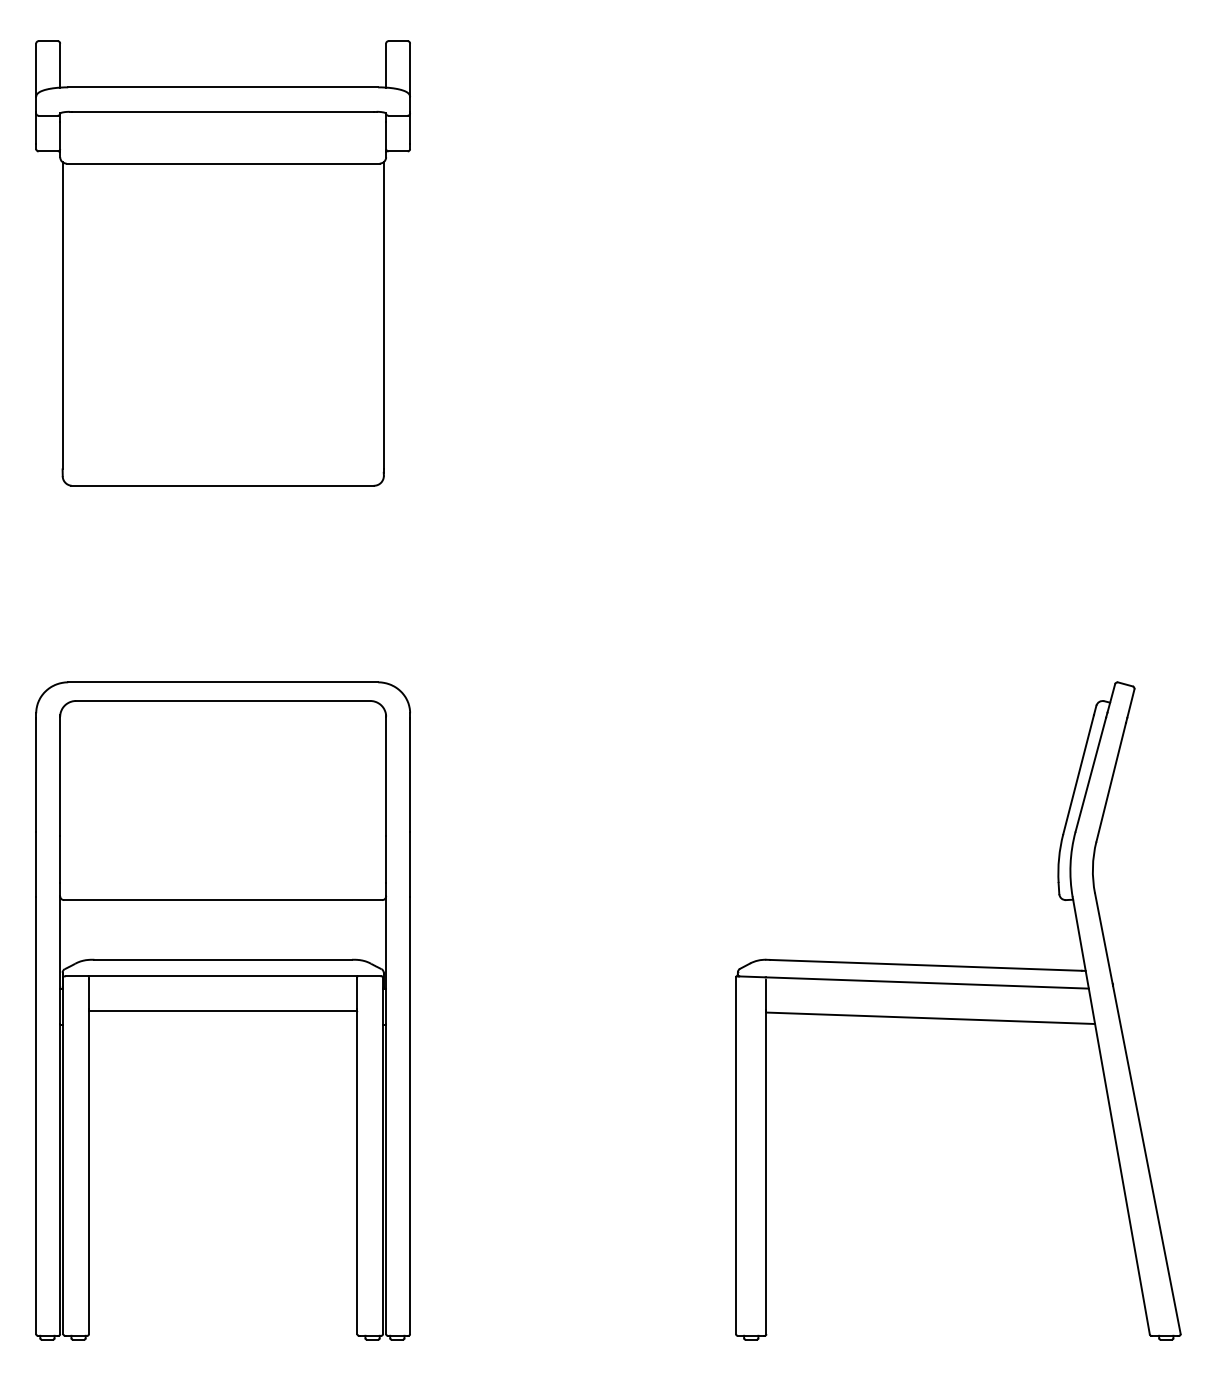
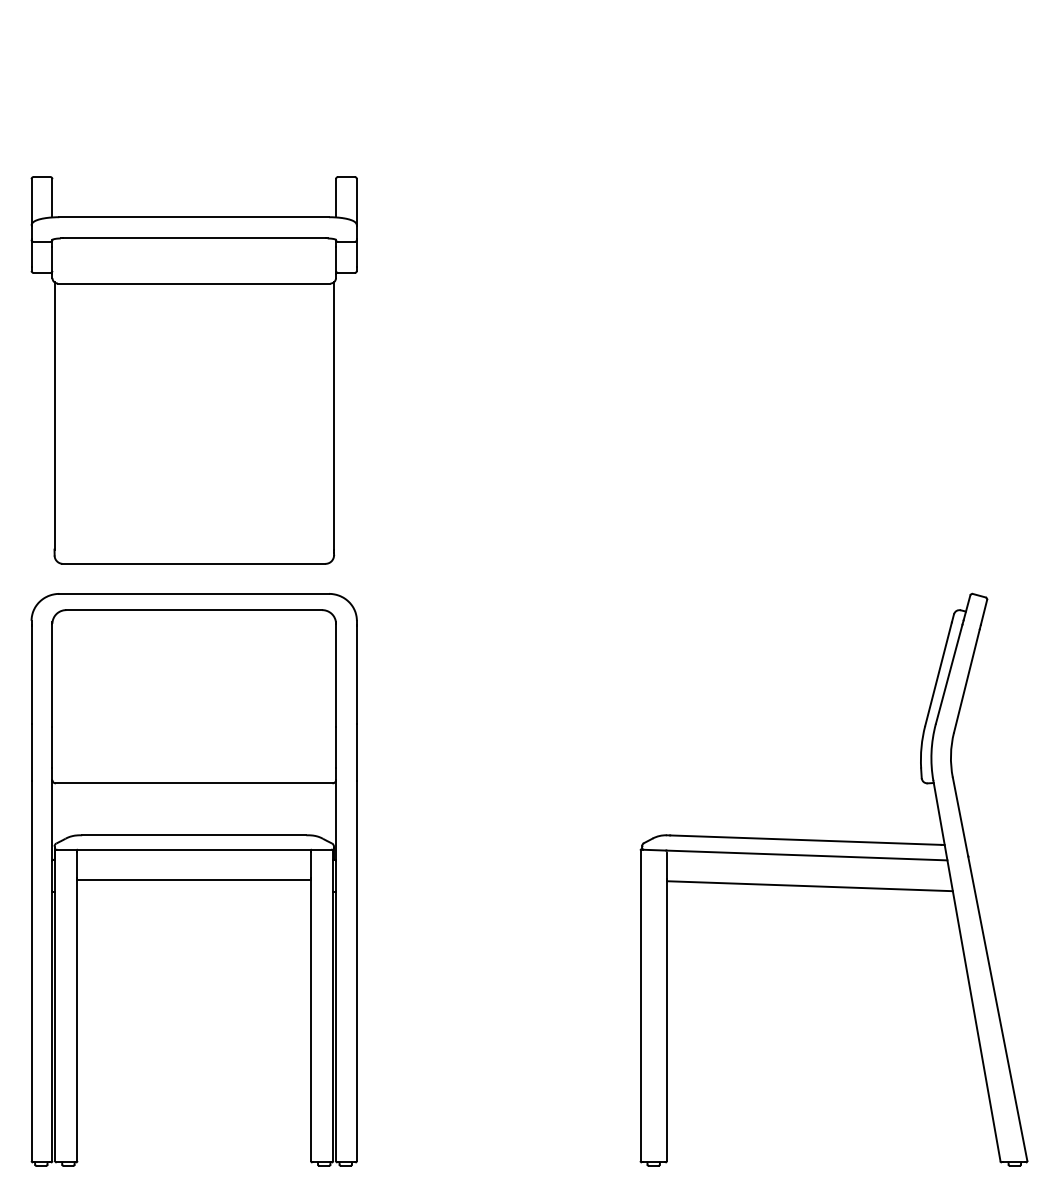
part: (222, 263) -> (193, 370), moved

